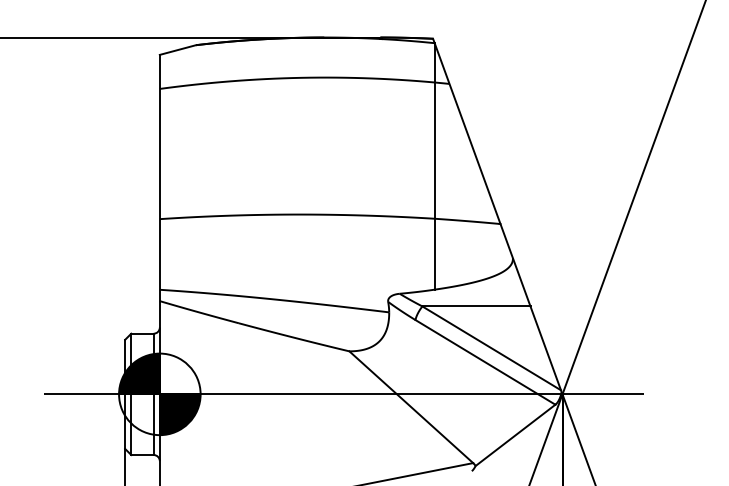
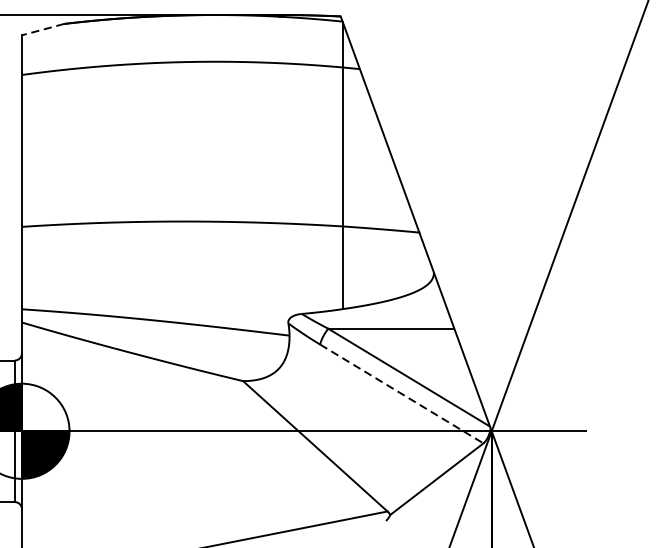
line: (177, 50) -> (42, 30), solid -> dashed
line: (485, 362) -> (401, 394), solid -> dashed

